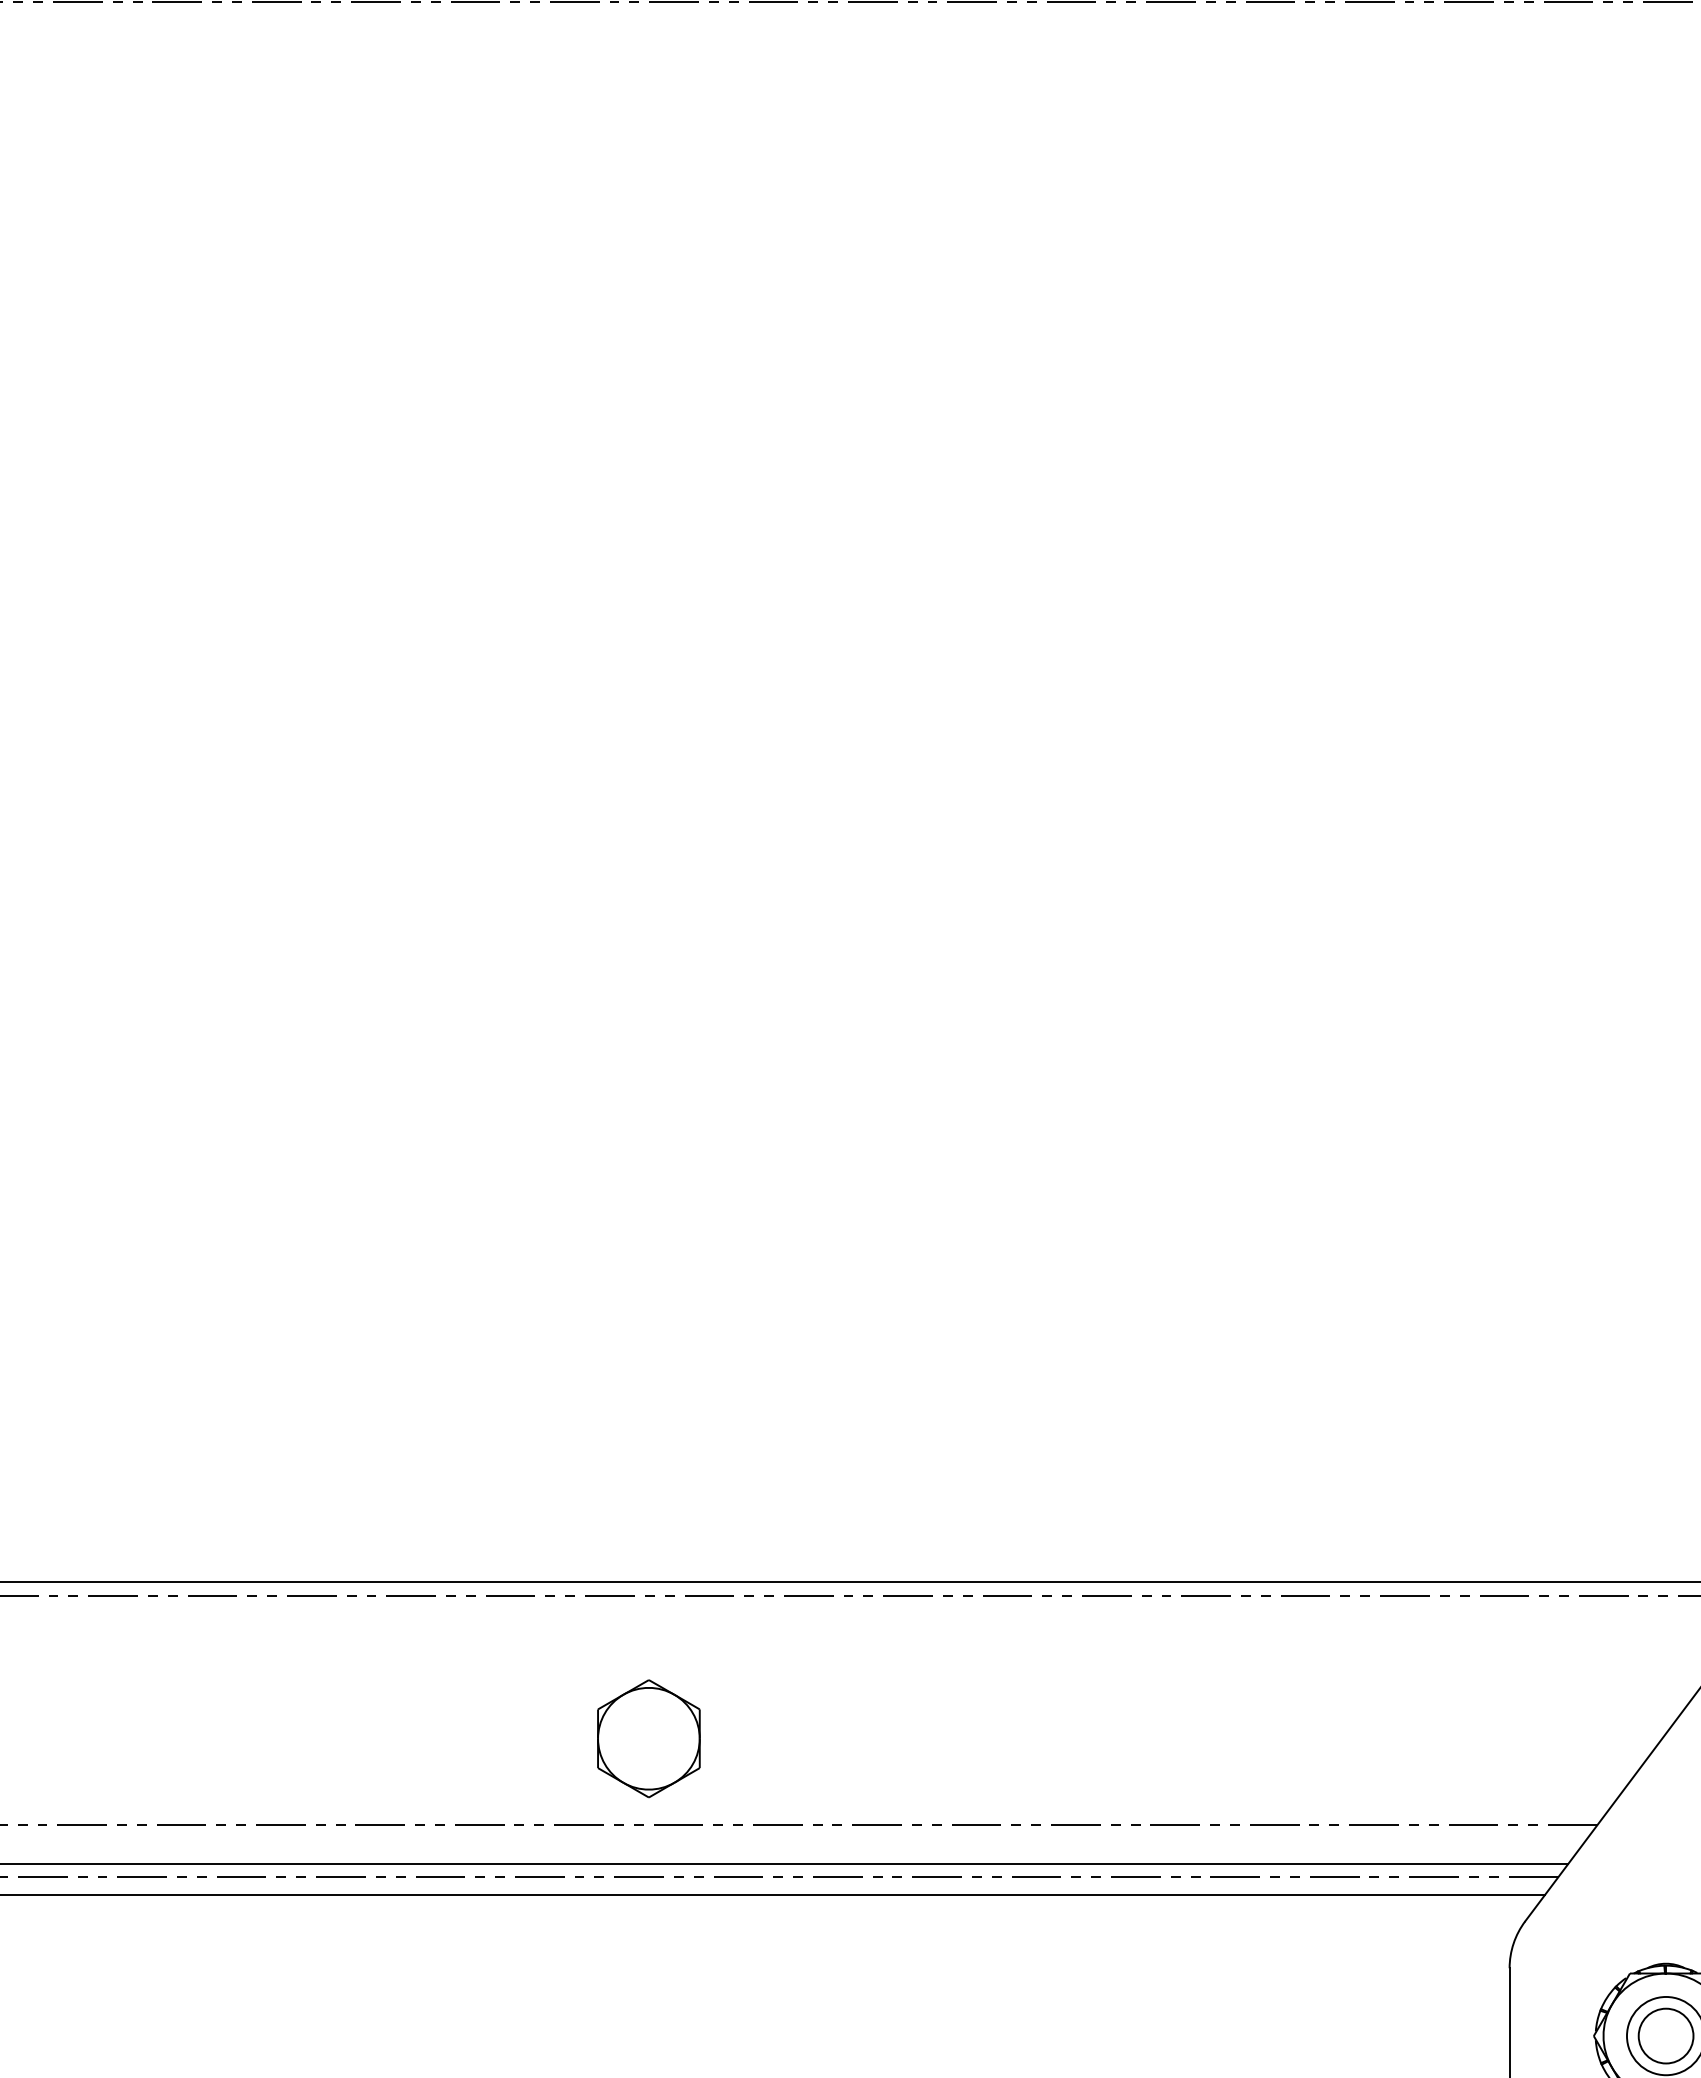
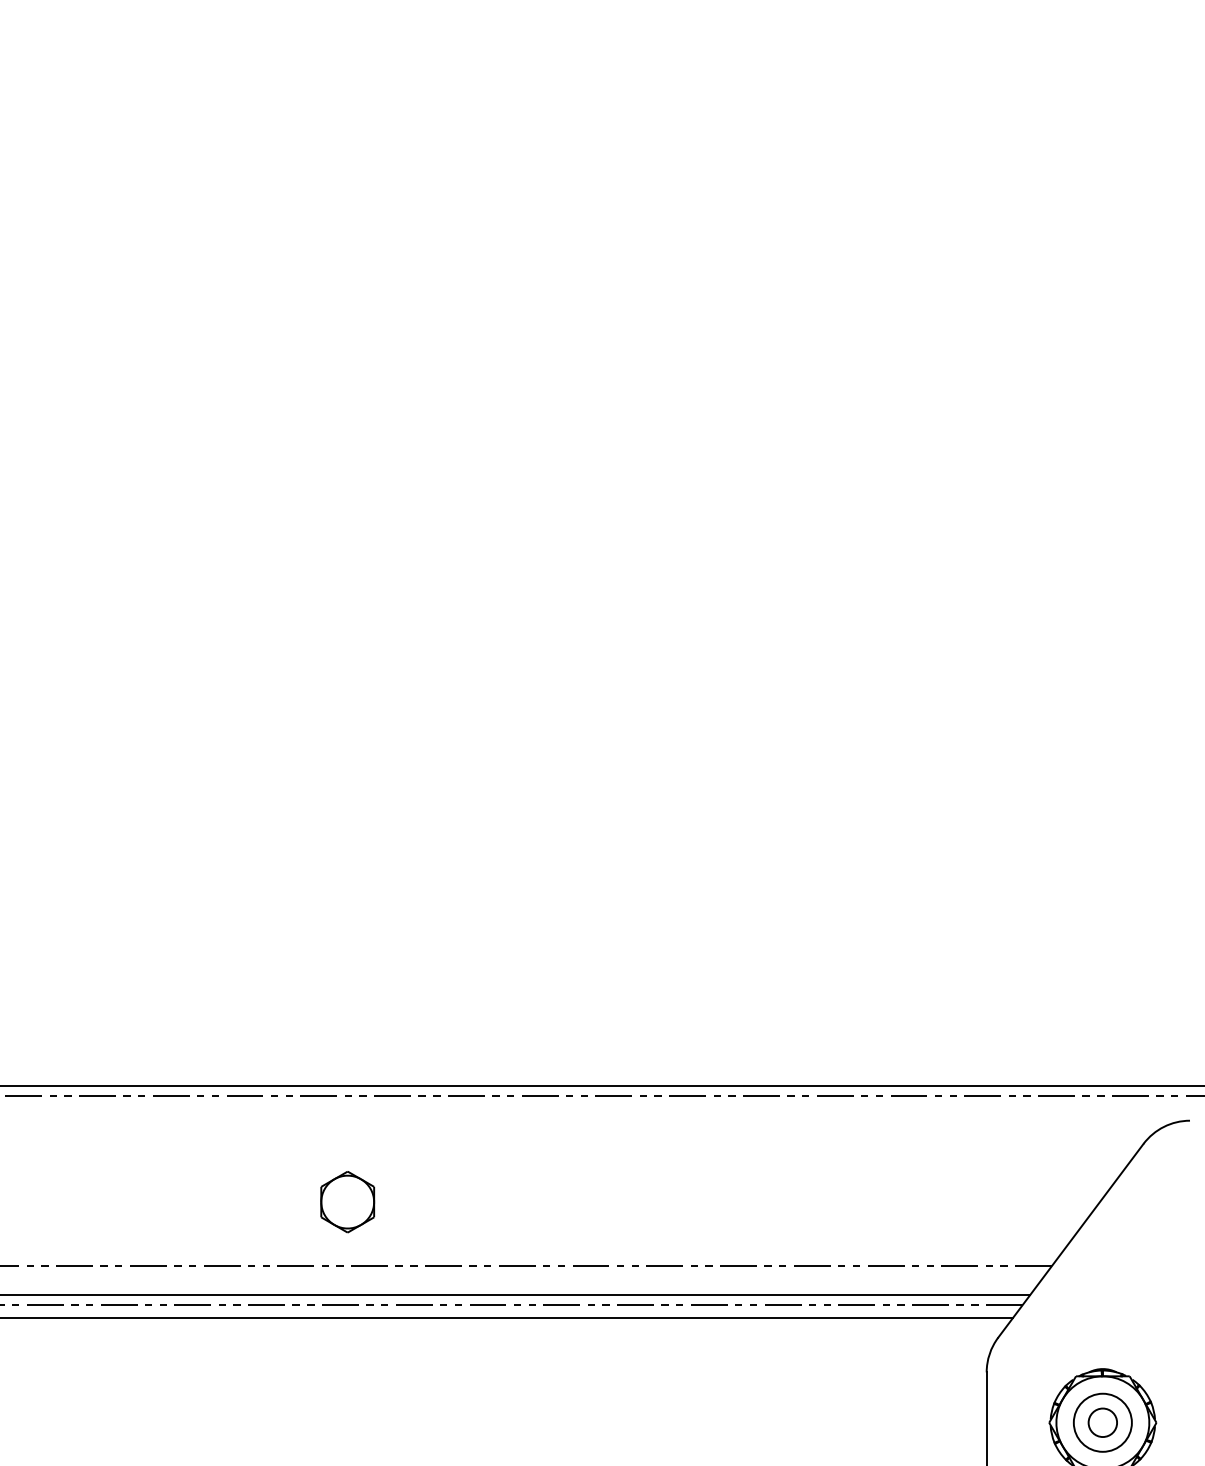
part: (648, 1738) -> (347, 1201), size x0.7
circle: (1665, 2035) -> (1102, 1422), size x0.7

